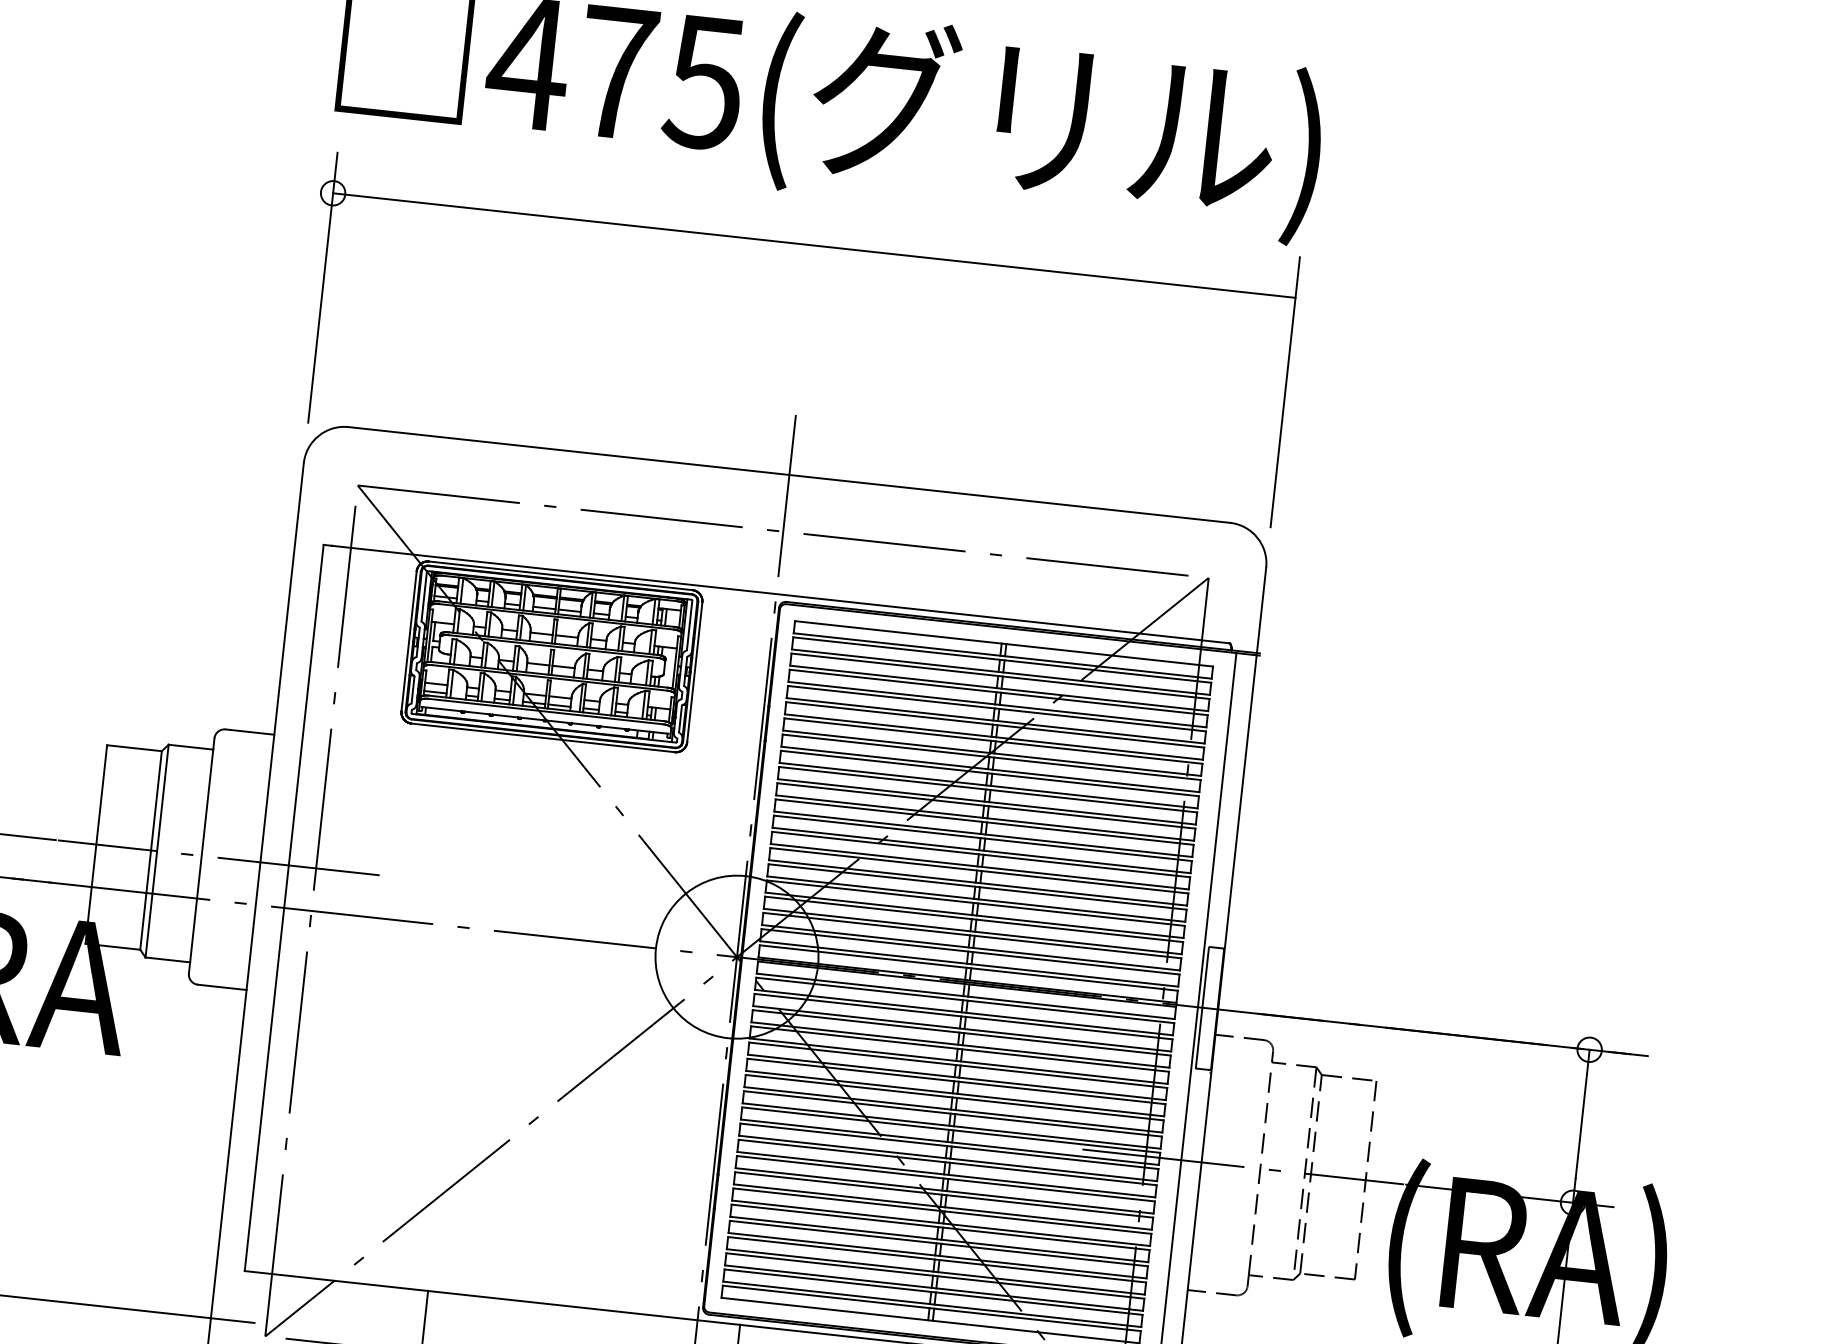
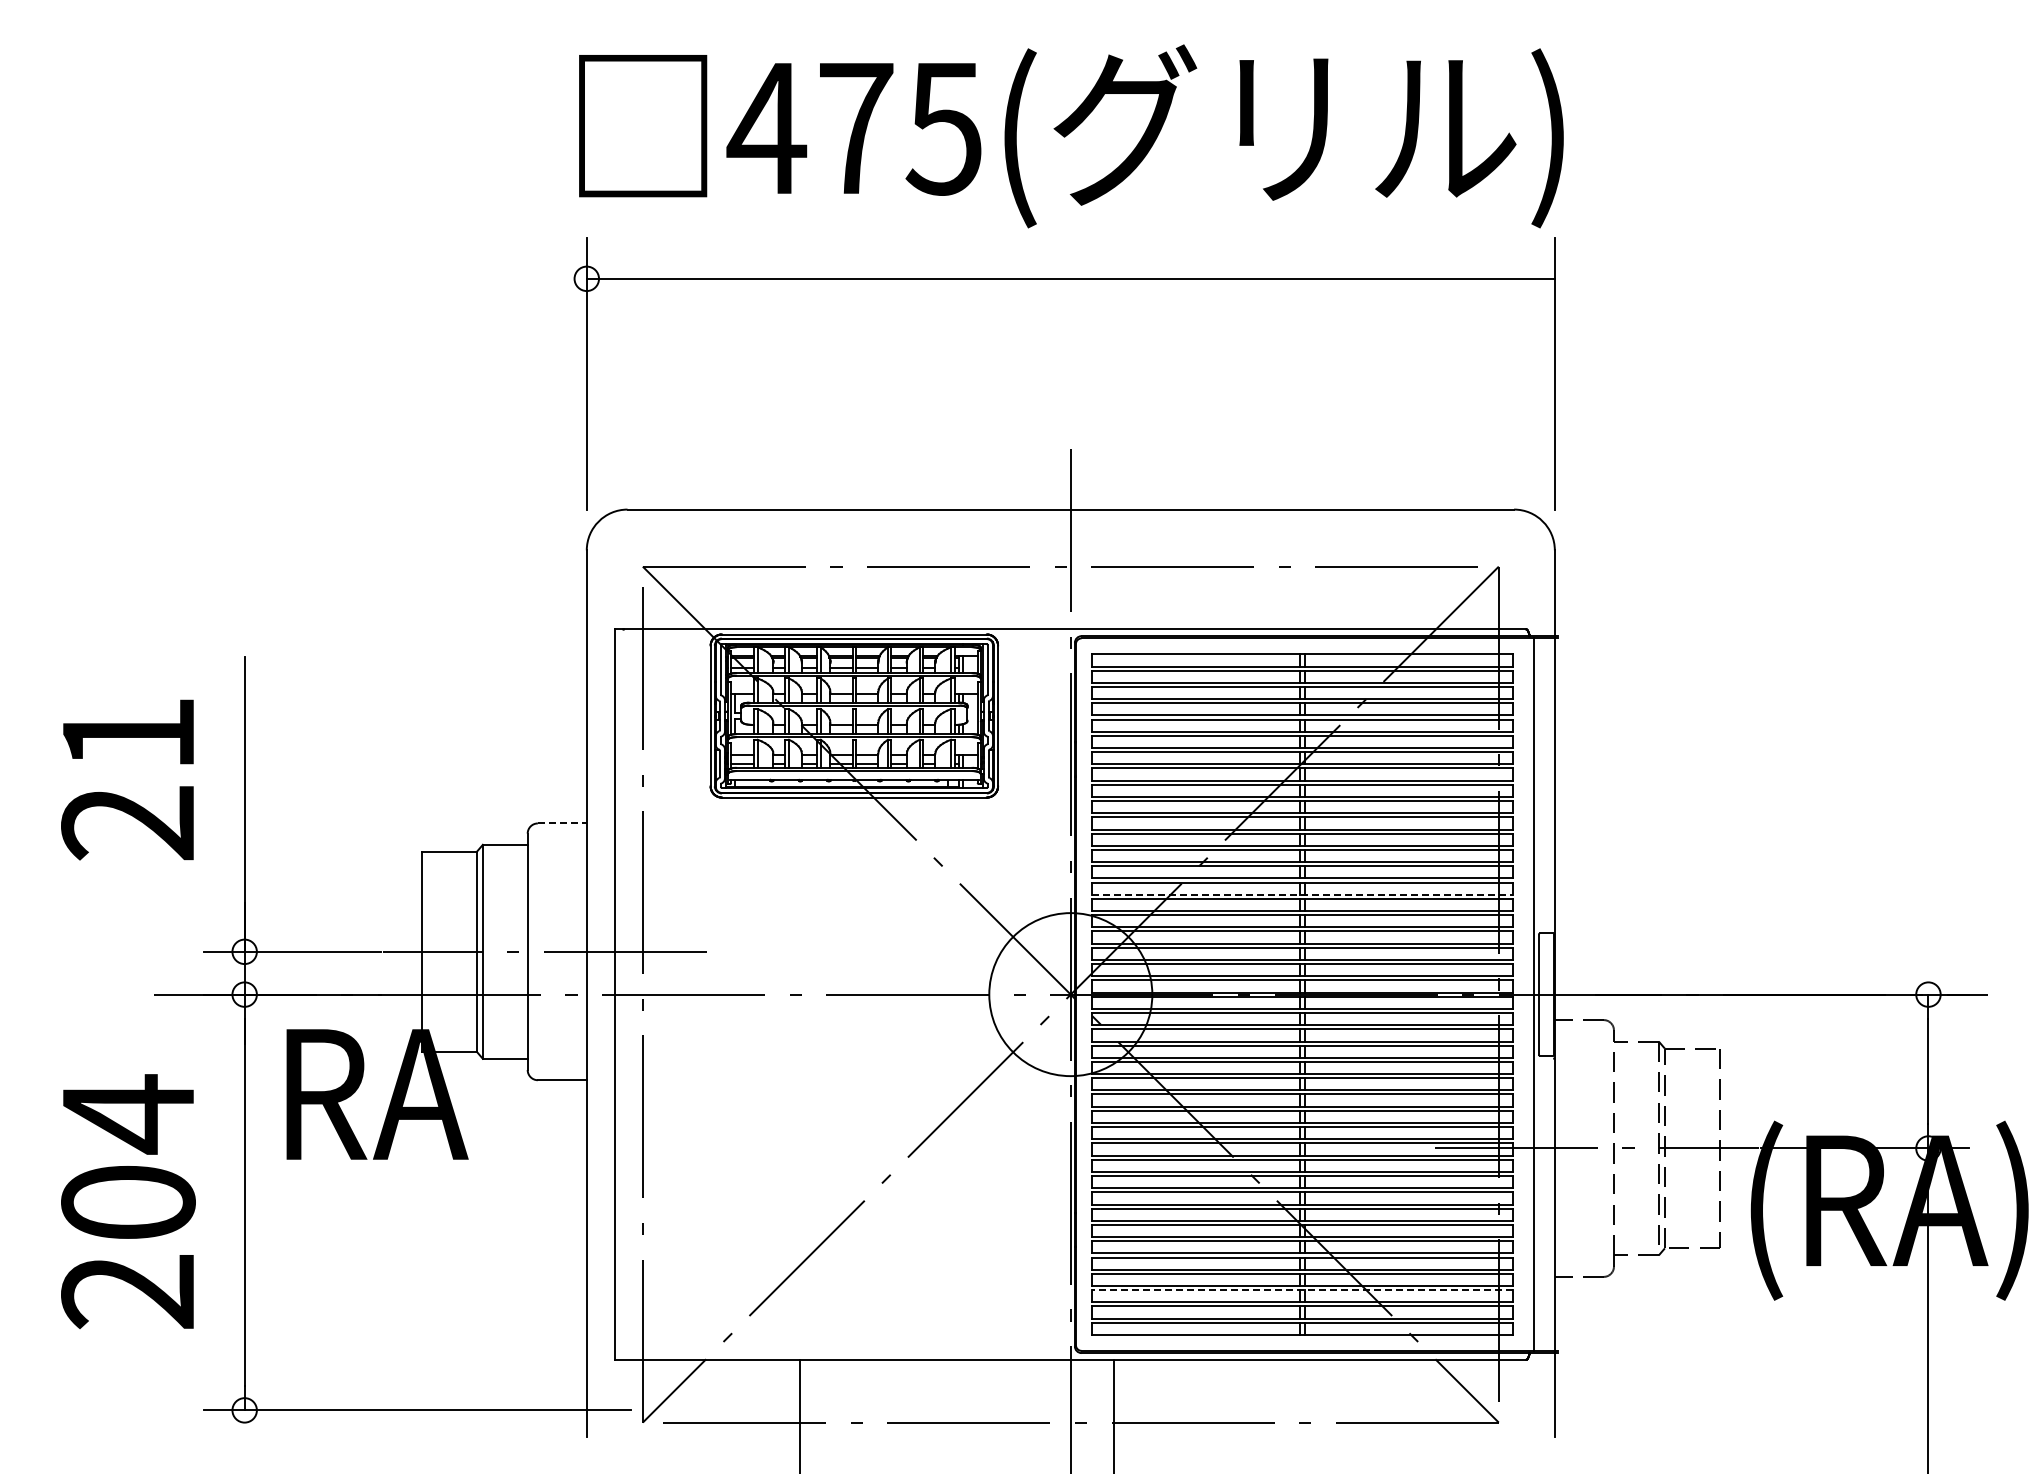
line: (250, 732) -> (562, 823), solid -> dashed
line: (978, 882) -> (1302, 894), solid -> dashed
line: (934, 1276) -> (1301, 1290), solid -> dashed

